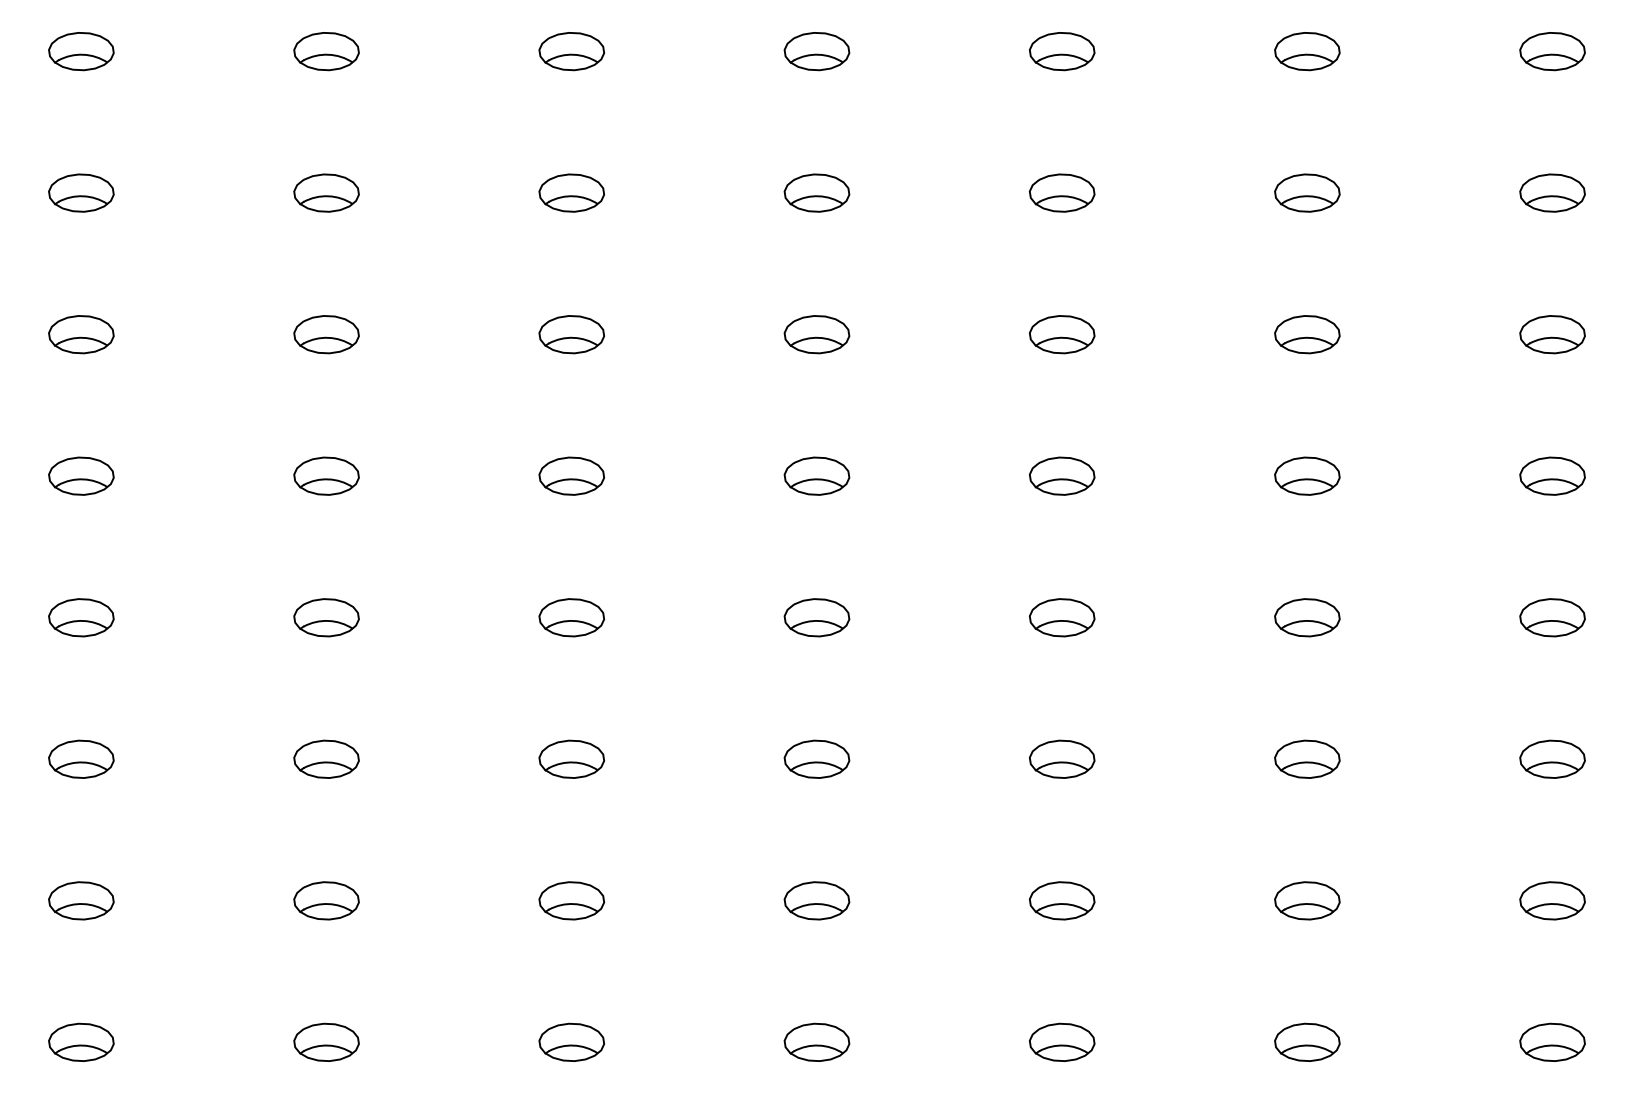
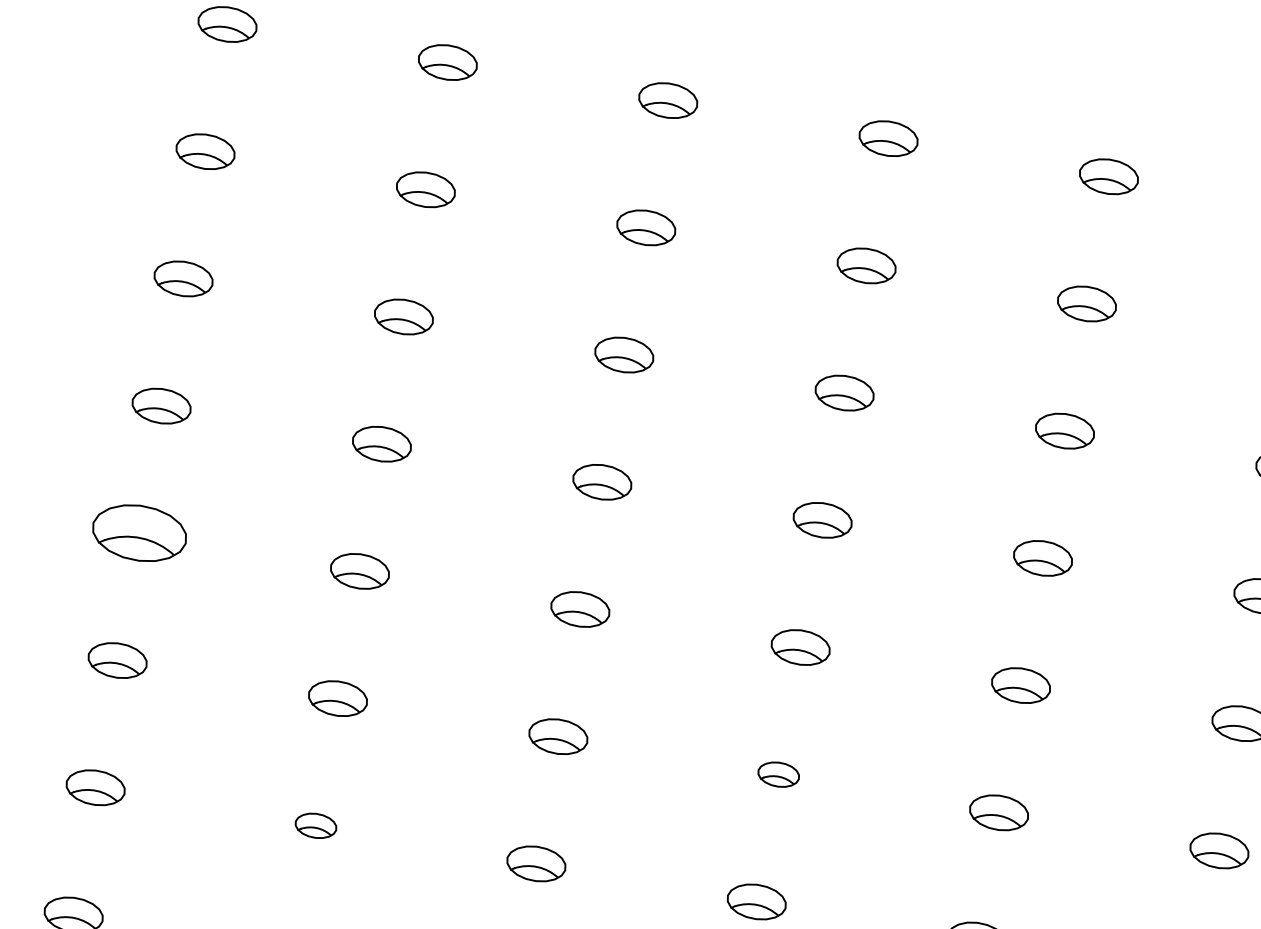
part: (81, 617) -> (139, 533), size x1.6
part: (816, 758) -> (778, 773), size x0.7
part: (326, 900) -> (316, 825), size x0.7

